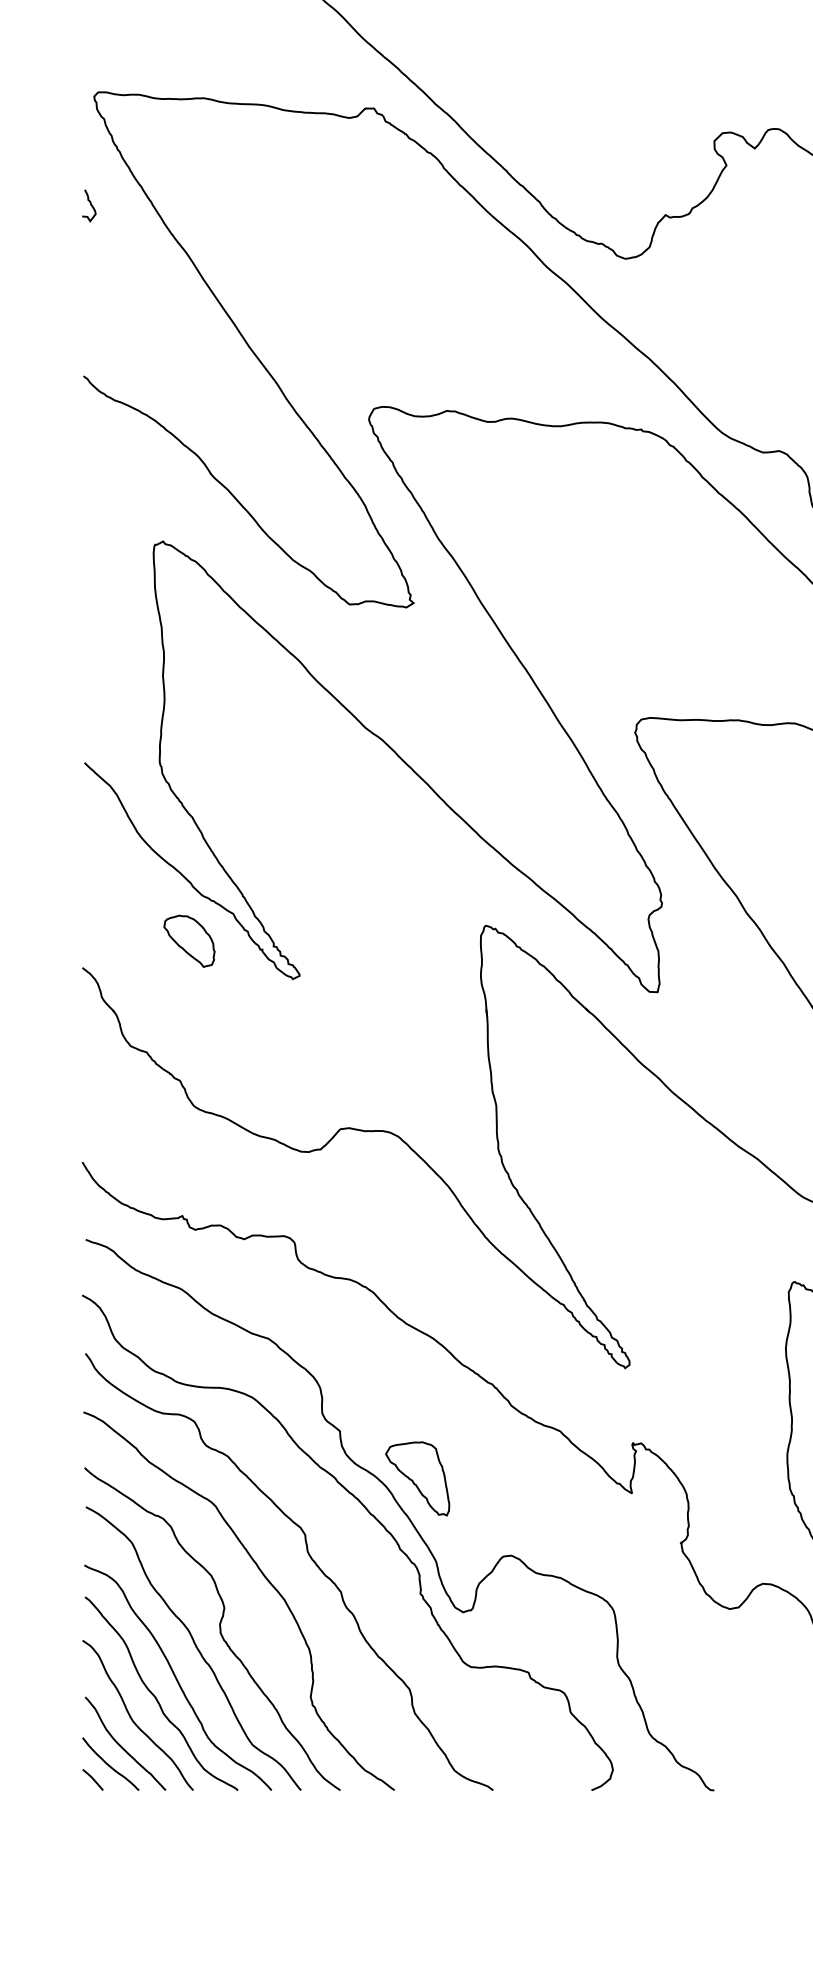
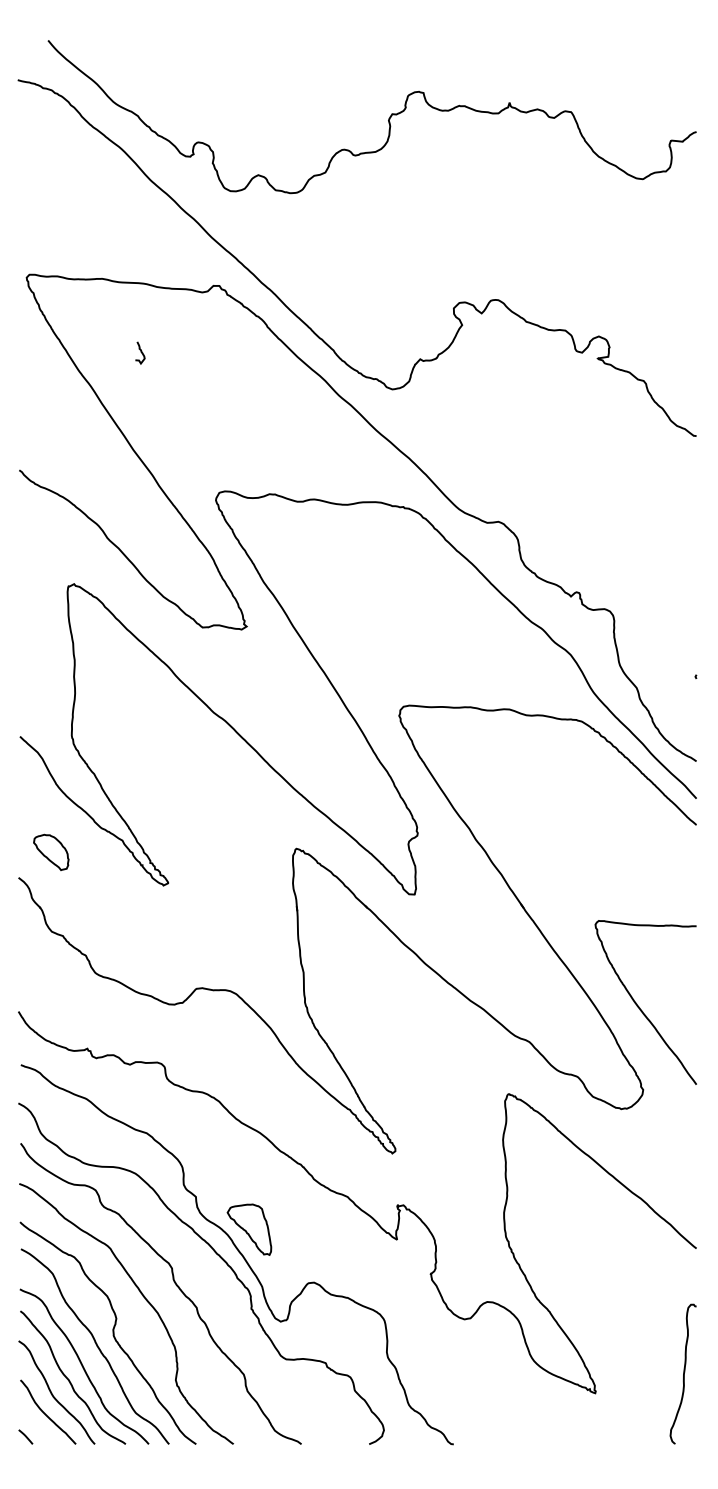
curve: (89, 205) -> (140, 352), moved
part: (189, 939) -> (51, 851), moved
curve: (108, 1763) -> (36, 1425), removed

